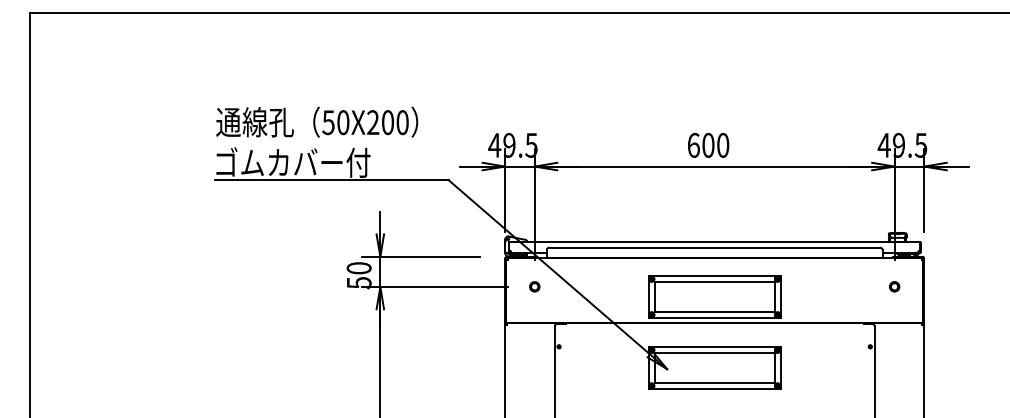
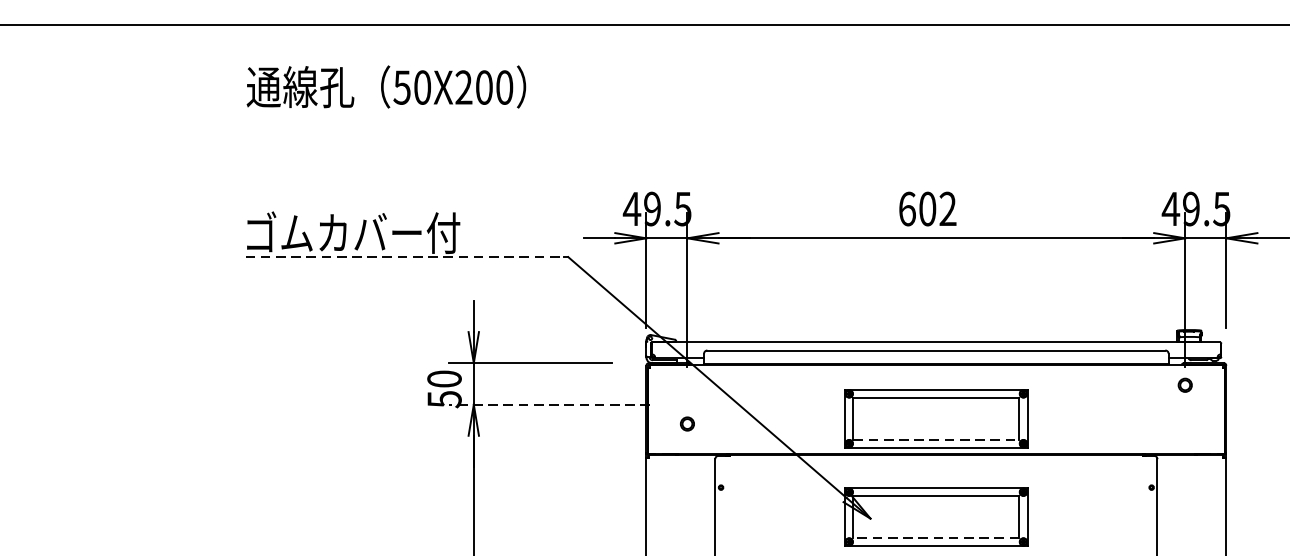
text: (317, 121) -> (386, 86), moved
text: (723, 145) -> (948, 209), 600 -> 602
line: (330, 180) -> (404, 257), solid -> dashed
line: (435, 286) -> (550, 404), solid -> dashed
part: (534, 286) -> (687, 423), moved
part: (894, 286) -> (1185, 384), moved
line: (714, 312) -> (936, 440), solid -> dashed
line: (714, 383) -> (936, 538), solid -> dashed

